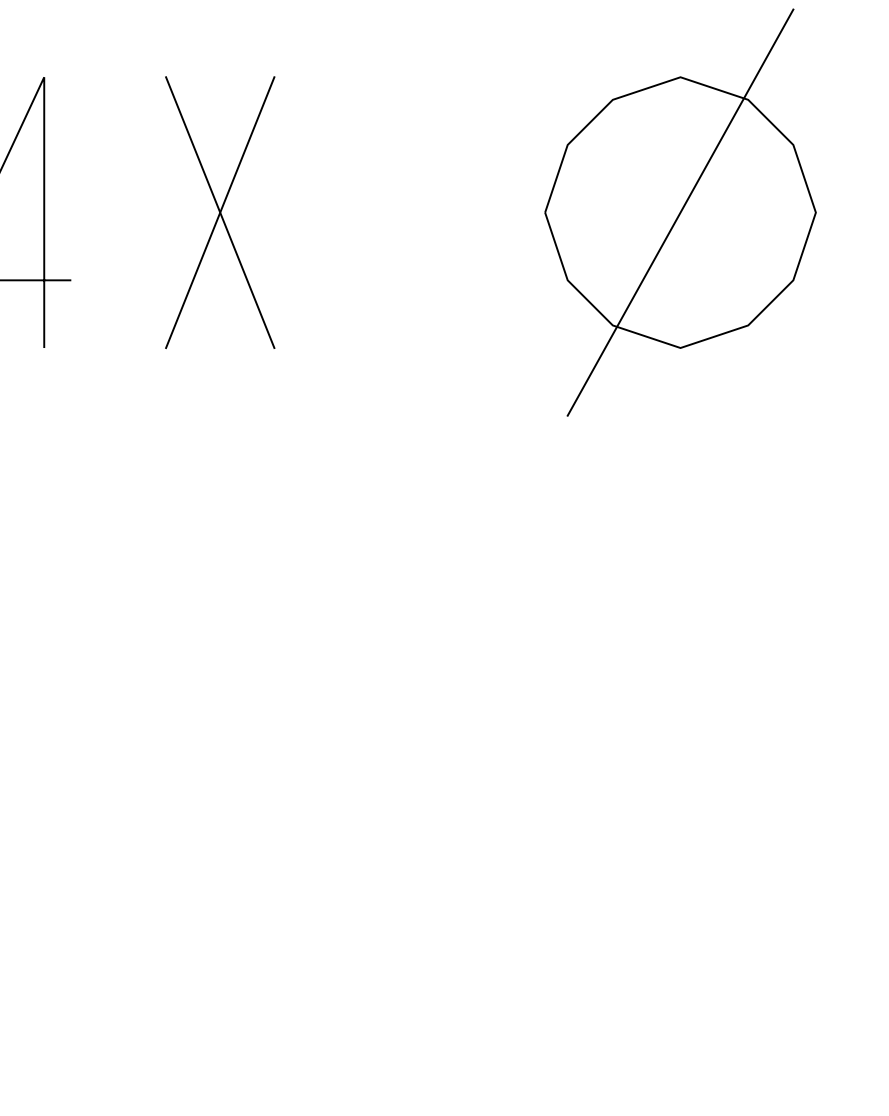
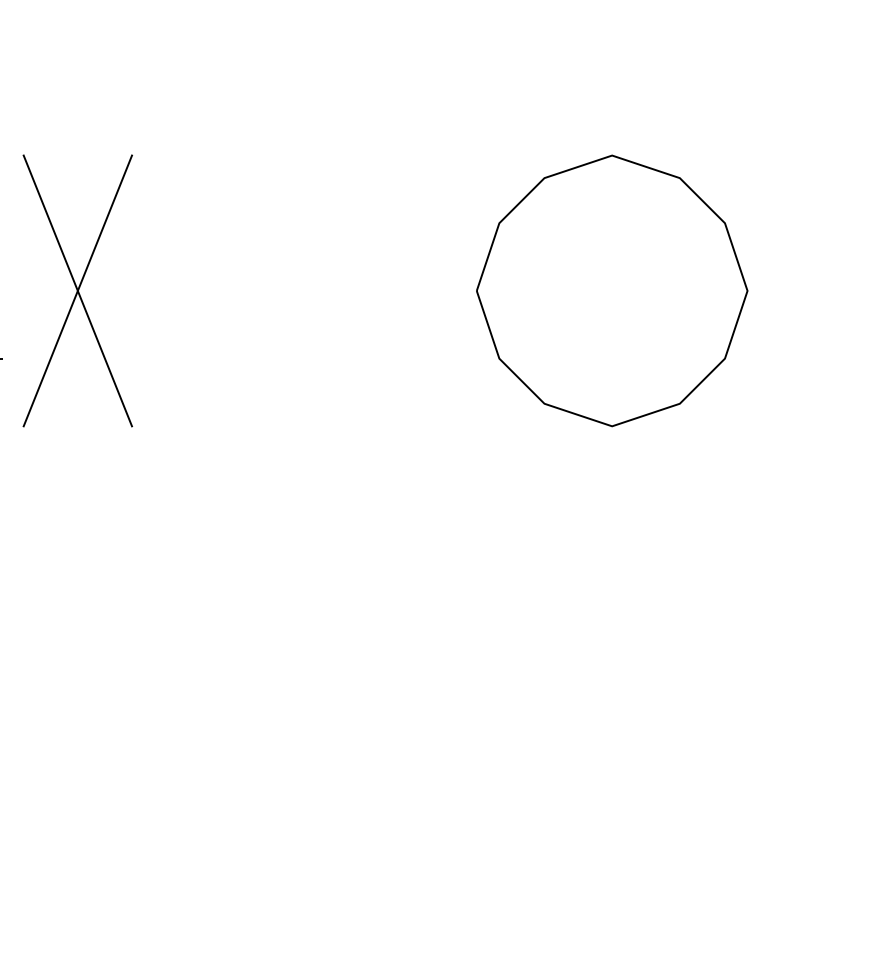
part: (220, 212) -> (78, 290), moved
line: (680, 212) -> (612, 290), removed

